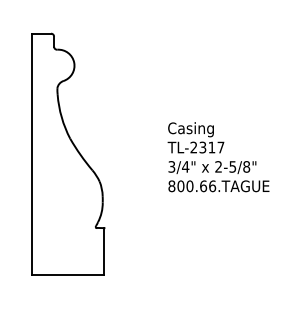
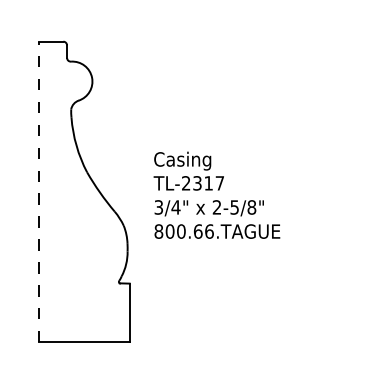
line: (31, 154) -> (38, 192), solid -> dashed
text: (218, 157) -> (216, 195), moved

